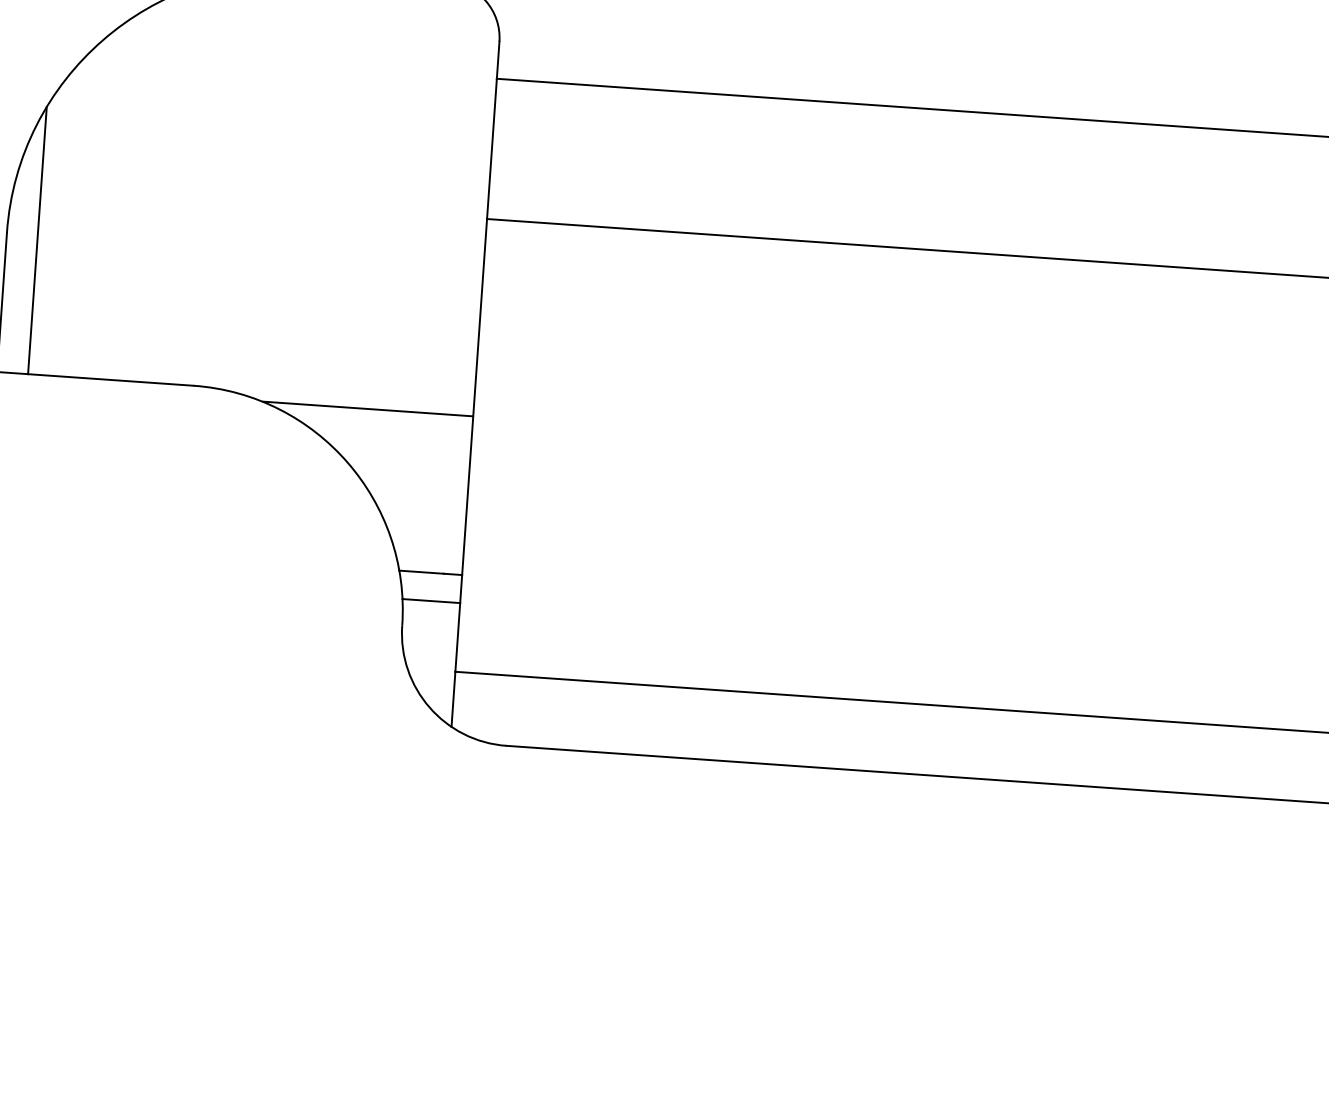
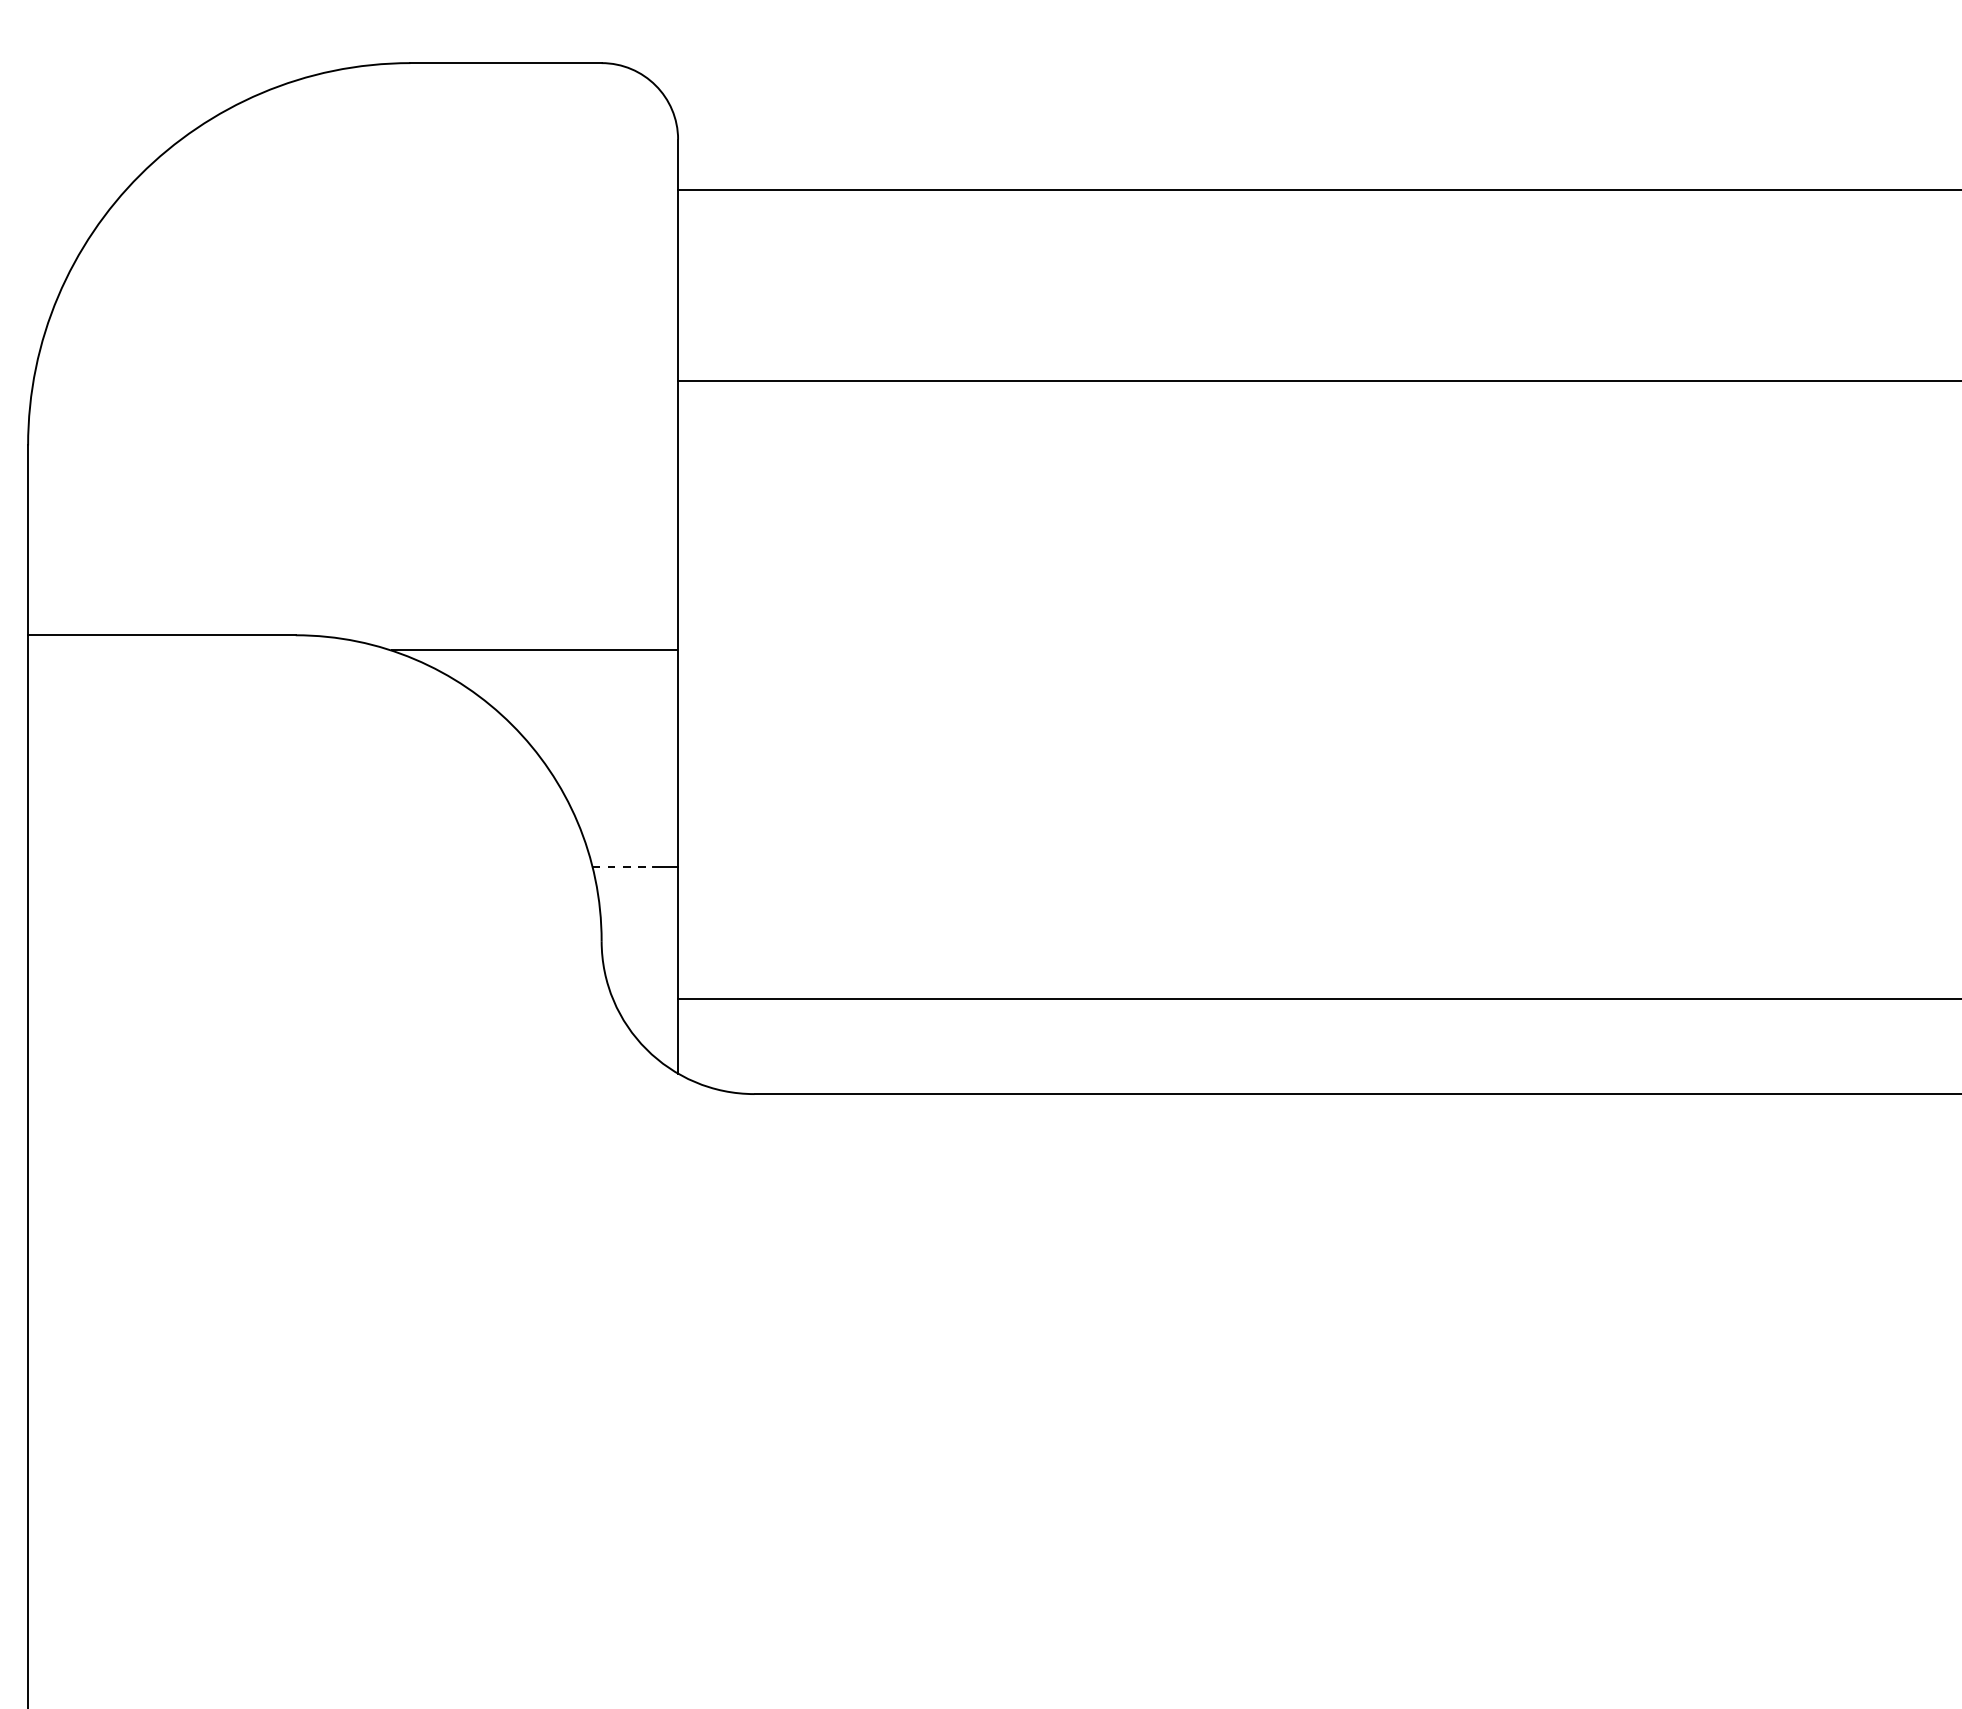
line: (37, 240) -> (70, 453), removed
line: (422, 572) -> (623, 866), solid -> dashed
line: (431, 600) -> (638, 904), removed

